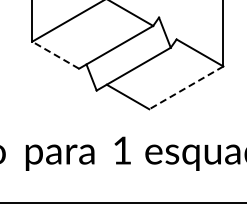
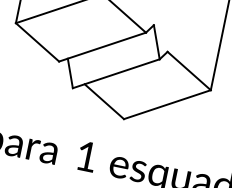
line: (55, 54) -> (37, 41), dashed -> solid
line: (186, 87) -> (167, 104), dashed -> solid

